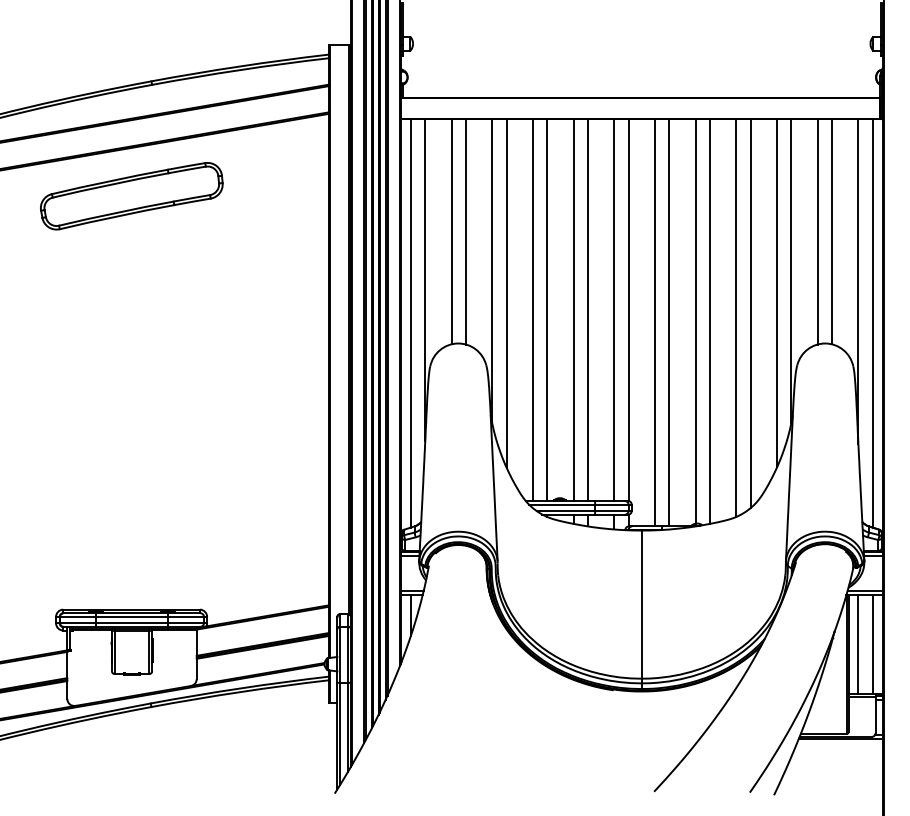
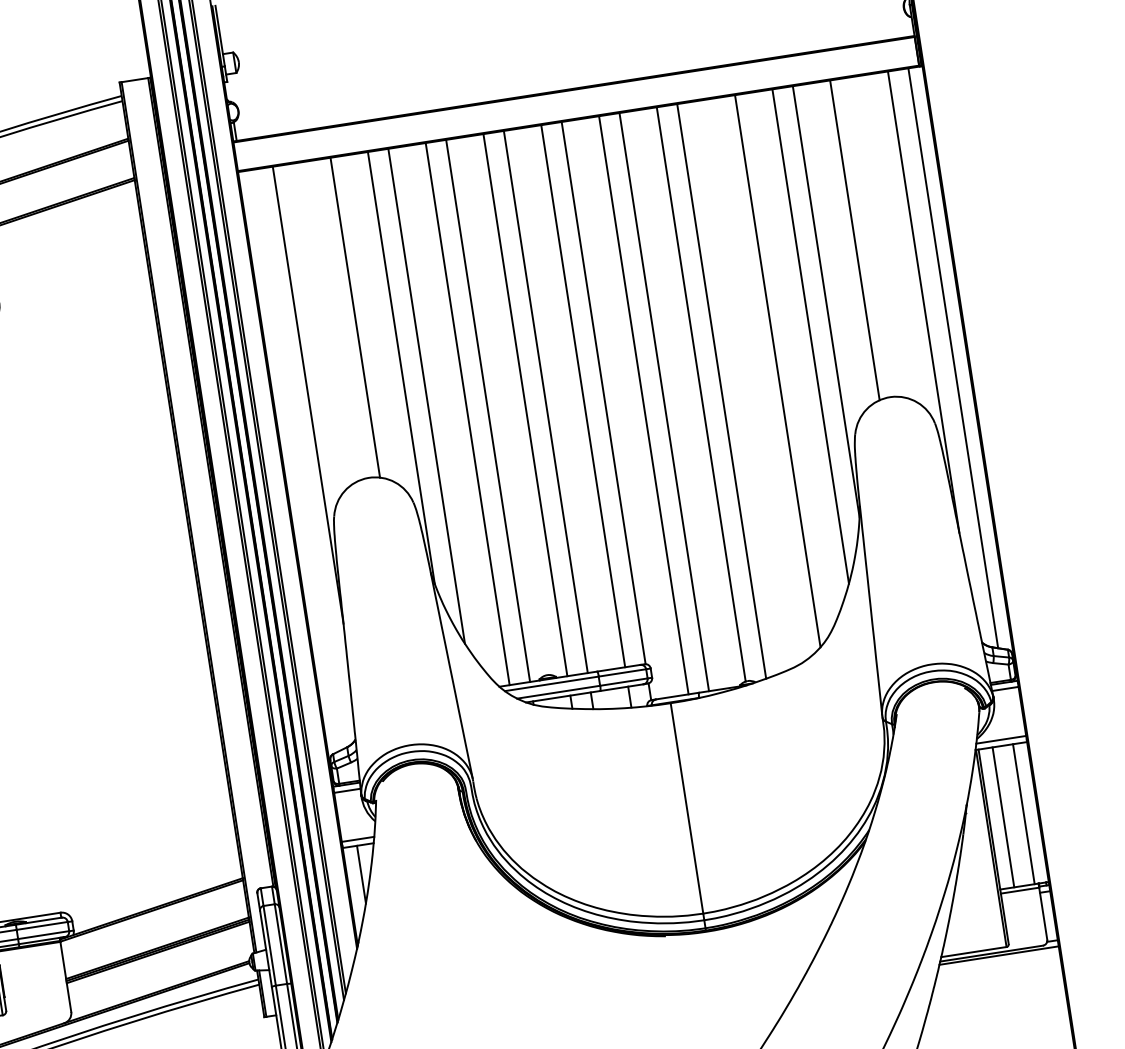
line: (451, 231) -> (334, 320), removed
line: (832, 231) -> (875, 236), removed
line: (736, 317) -> (758, 379), removed
line: (410, 323) -> (296, 459), removed

